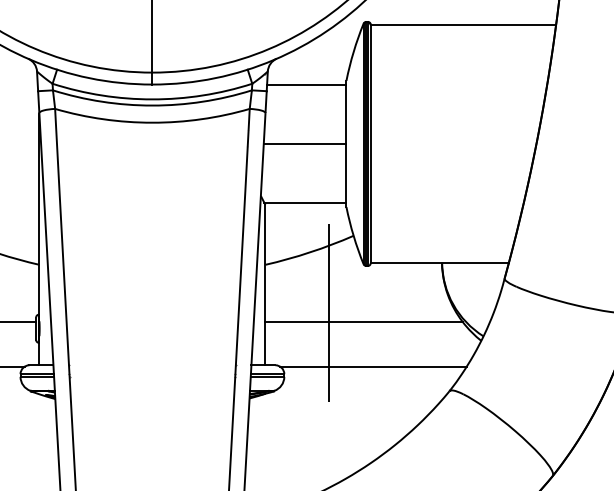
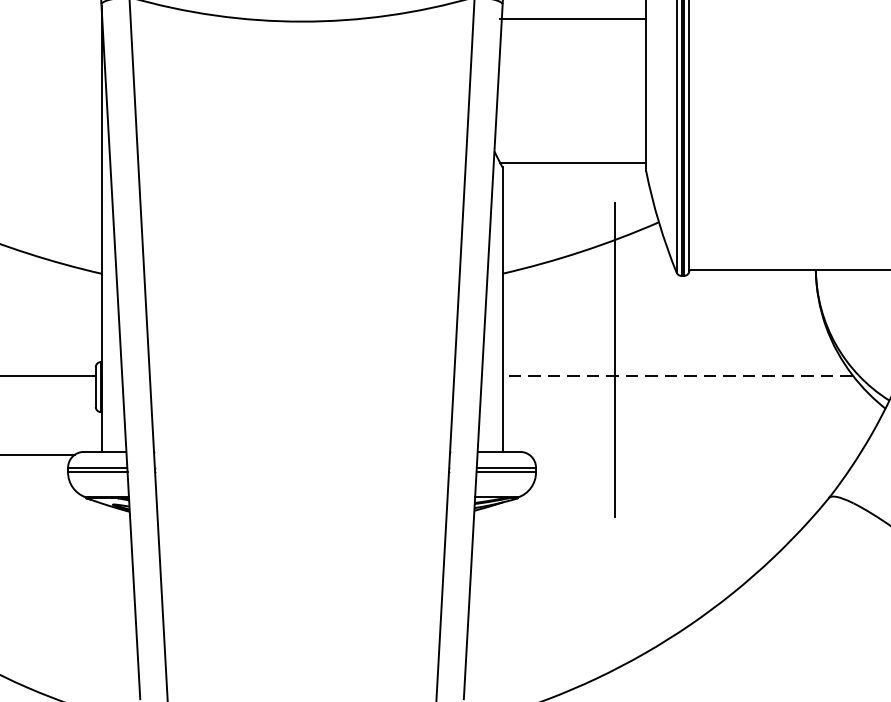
line: (304, 143) -> (571, 17), moved
line: (364, 322) -> (678, 376), solid -> dashed
line: (373, 366) -> (694, 454), removed

